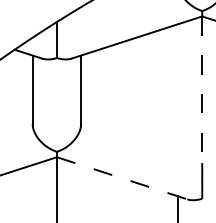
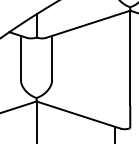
line: (202, 90) -> (130, 58), dashed -> solid
line: (123, 178) -> (79, 115), dashed -> solid

